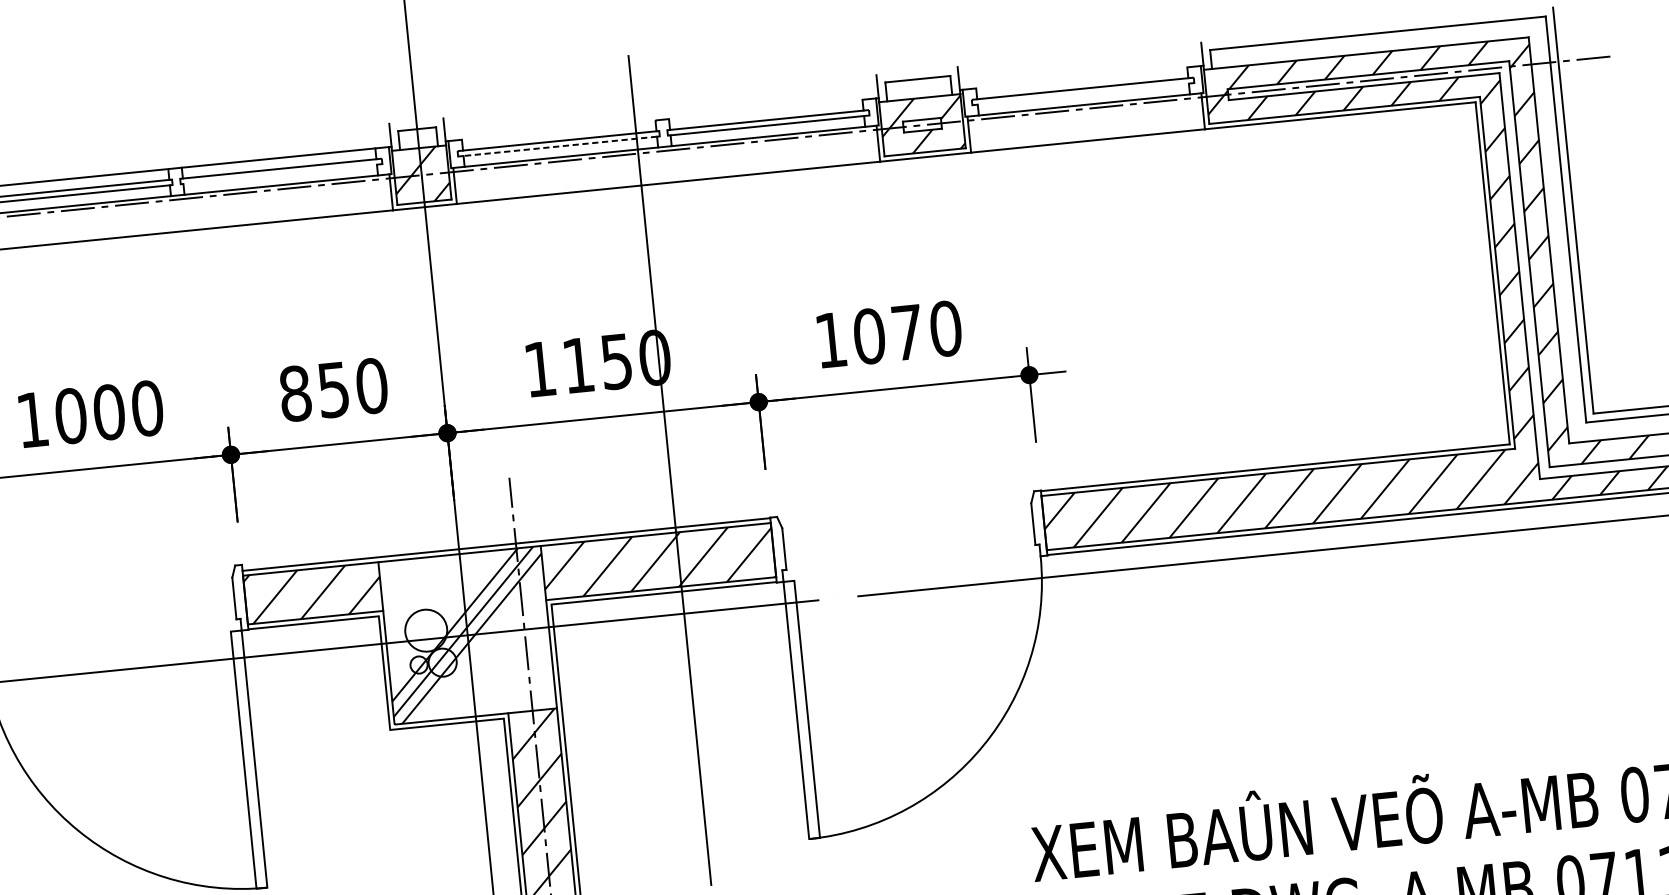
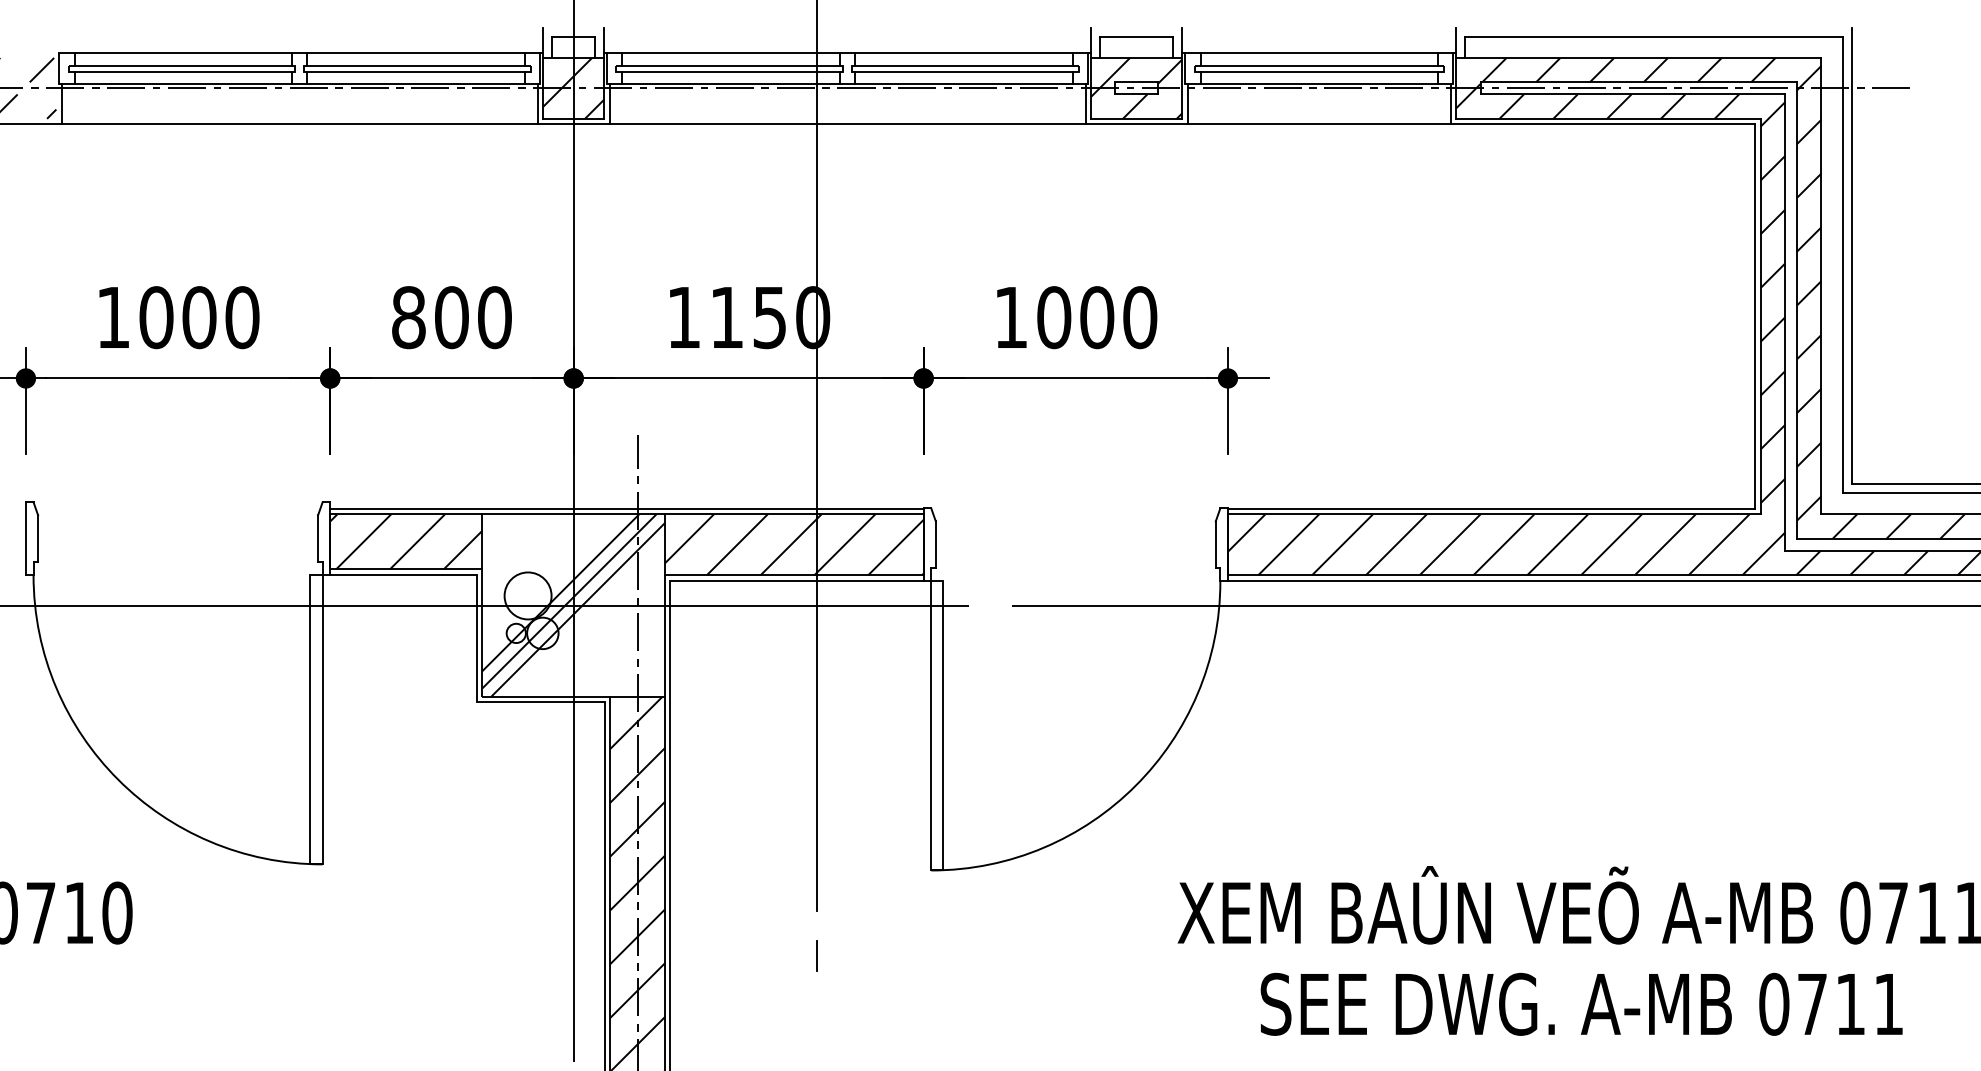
line: (1081, 78) -> (1318, 53), added
line: (1082, 94) -> (1318, 71), added
line: (765, 109) -> (963, 53), added
line: (558, 130) -> (730, 53), added
line: (560, 146) -> (731, 71), dashed -> solid
line: (280, 174) -> (416, 71), added
text: (907, 332) -> (1097, 317), 1070 -> 1000
text: (333, 389) -> (451, 317), 850 -> 800

